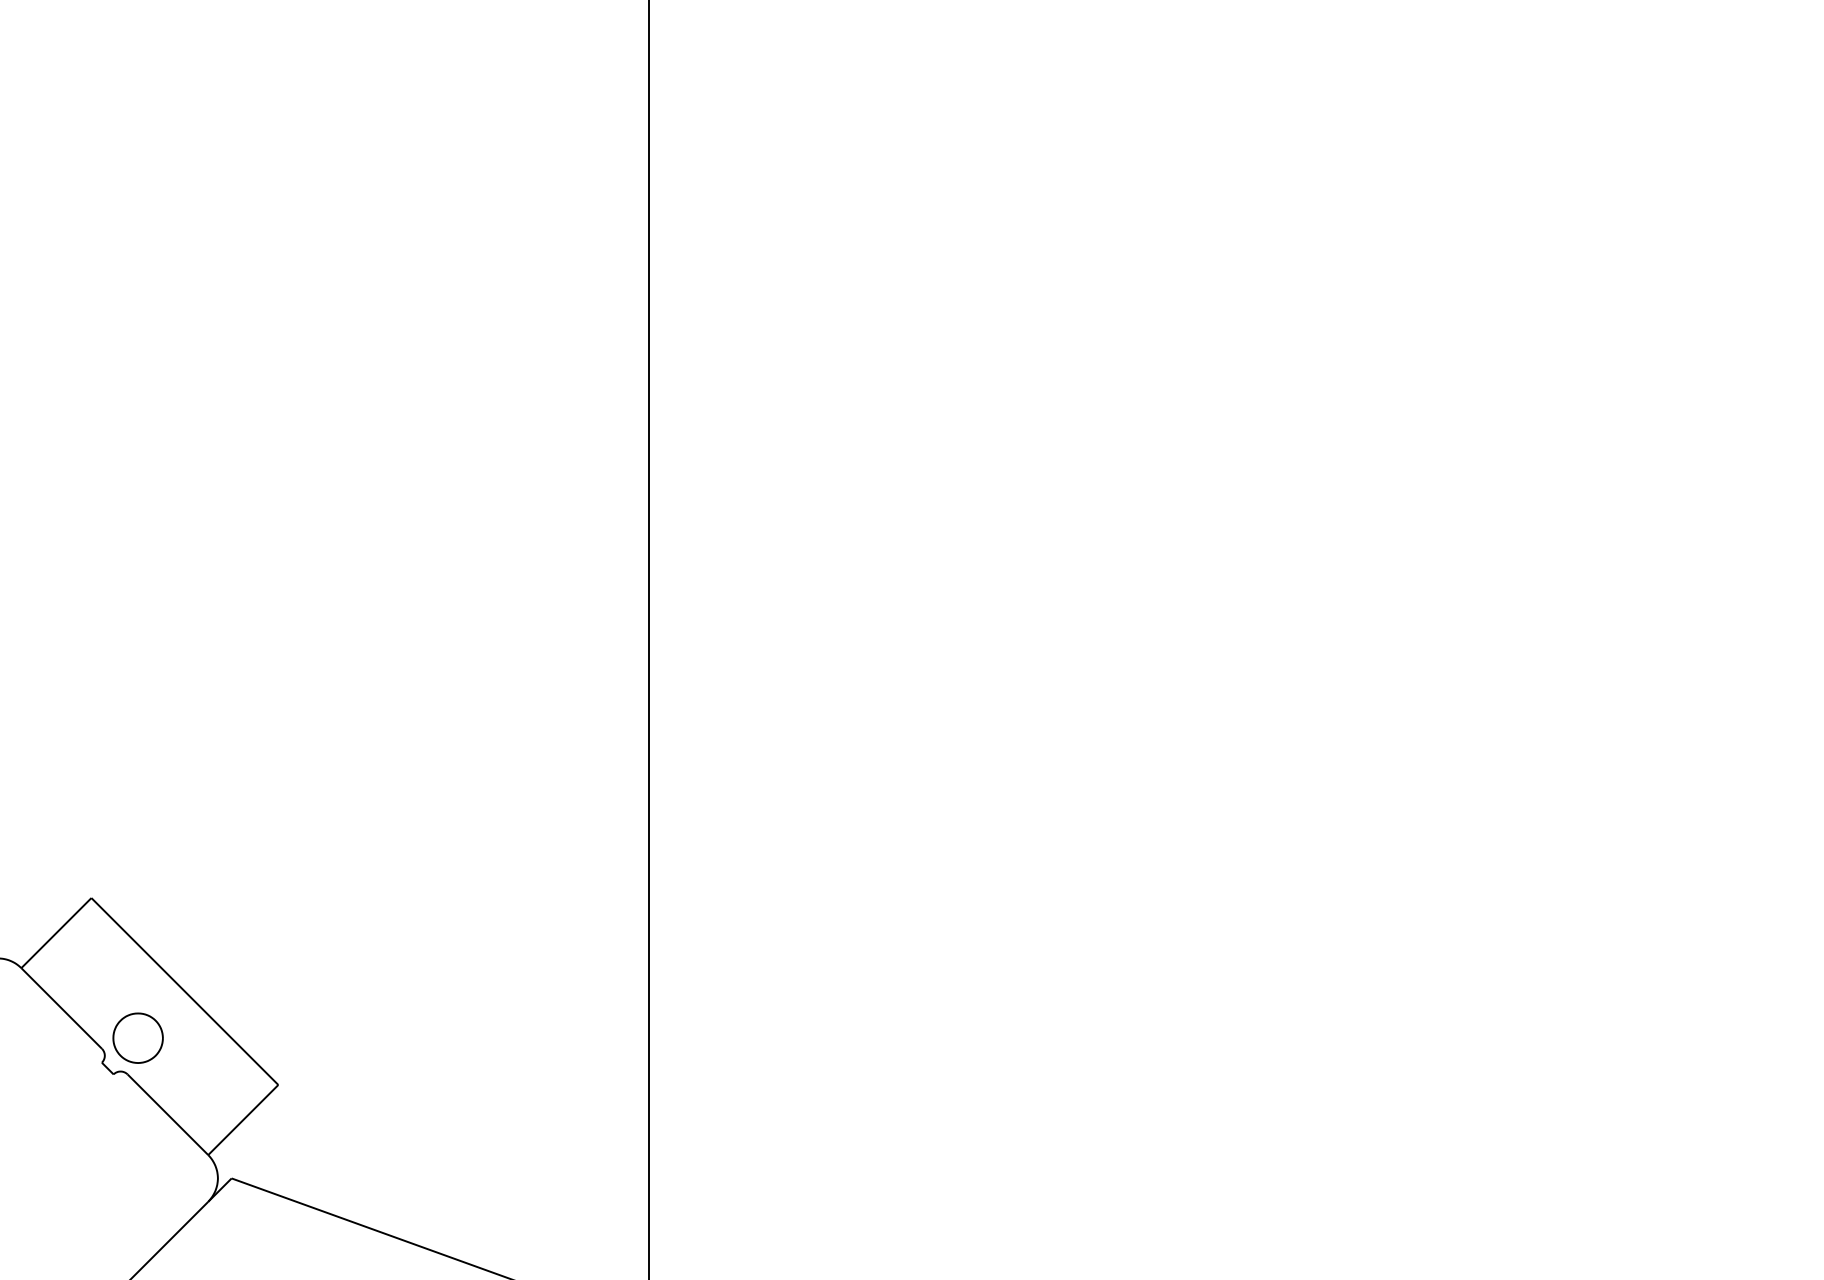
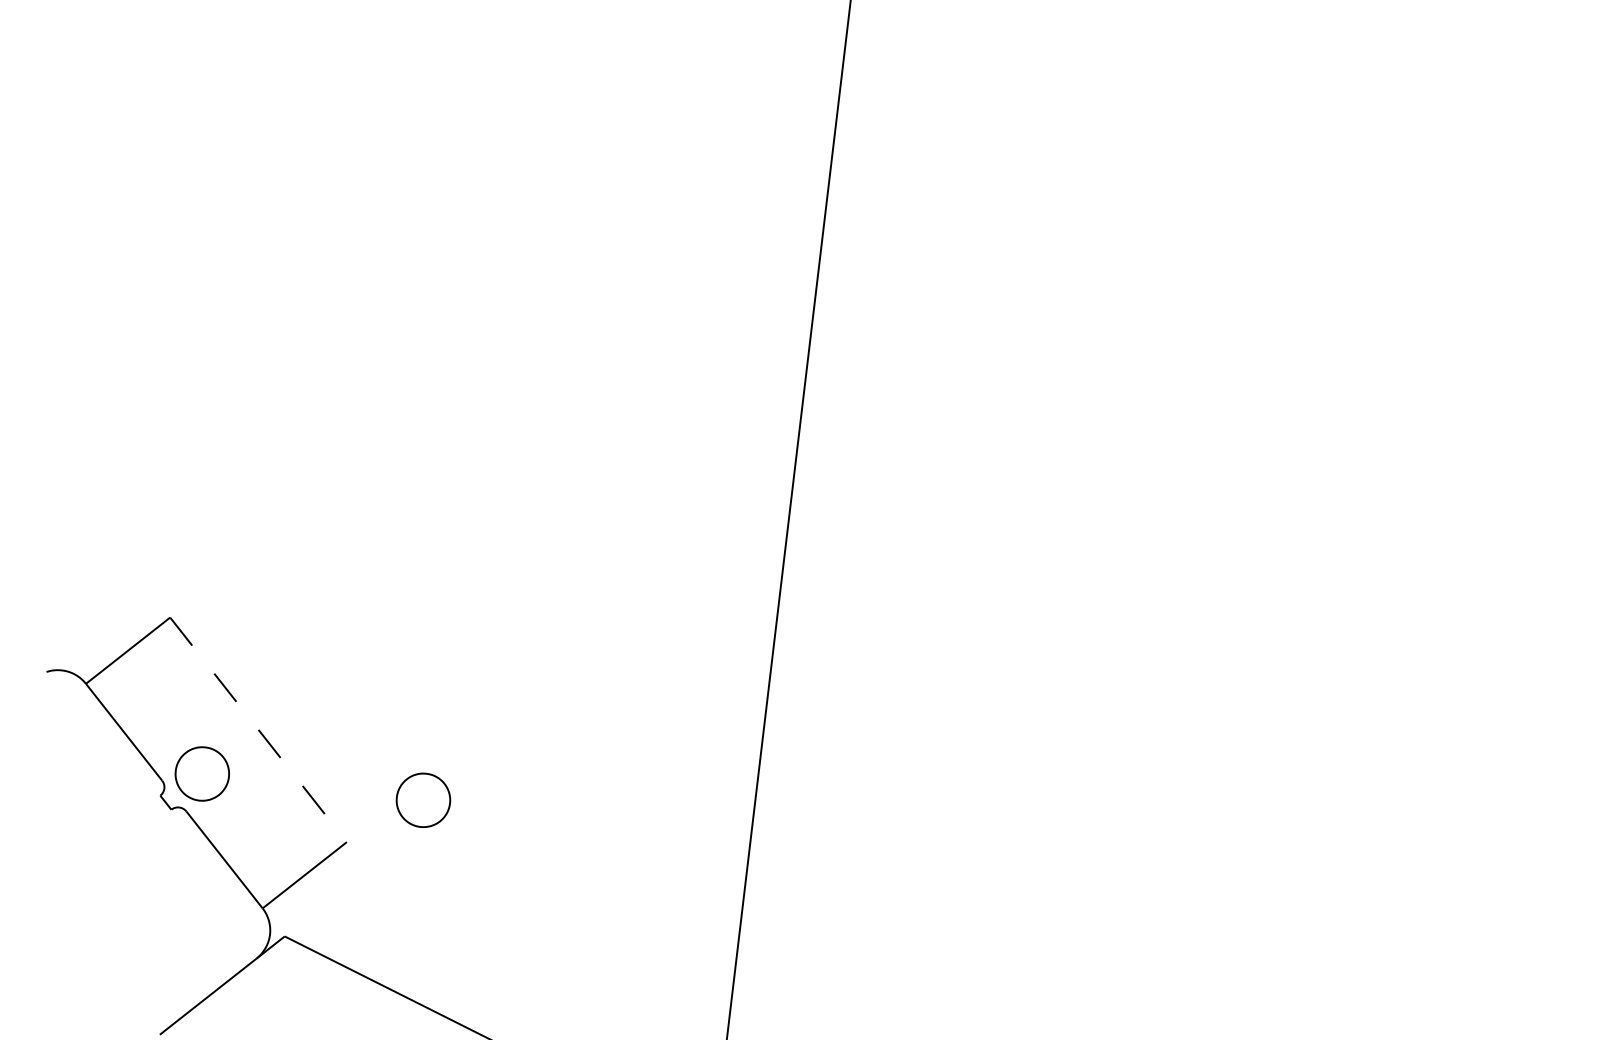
line: (185, 991) -> (259, 729), solid -> dashed
part: (343, 1037) -> (422, 799), added

